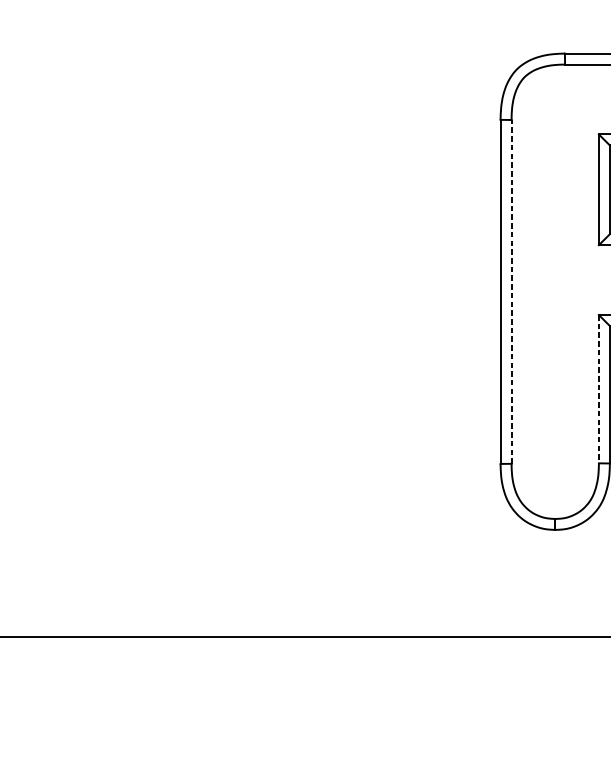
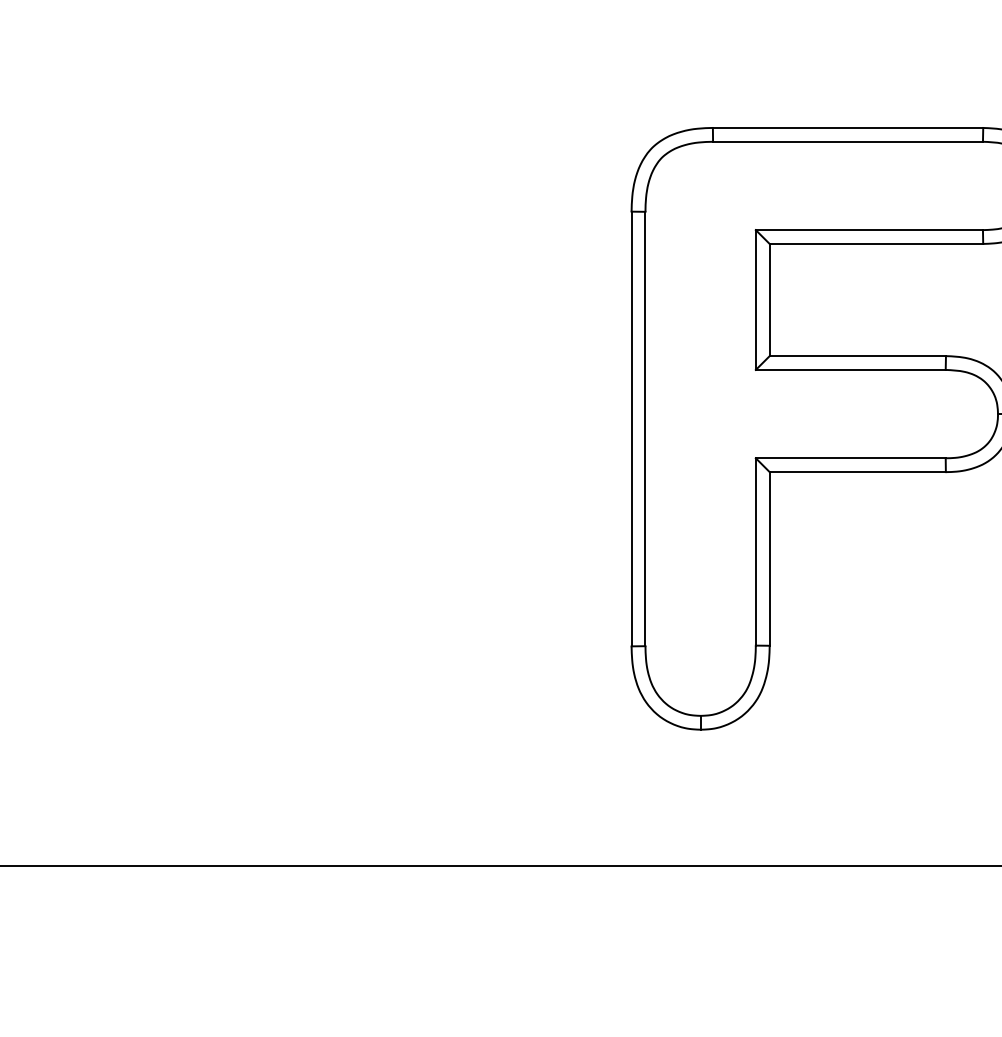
line: (511, 291) -> (645, 428), dashed -> solid
line: (598, 388) -> (755, 551), dashed -> solid

